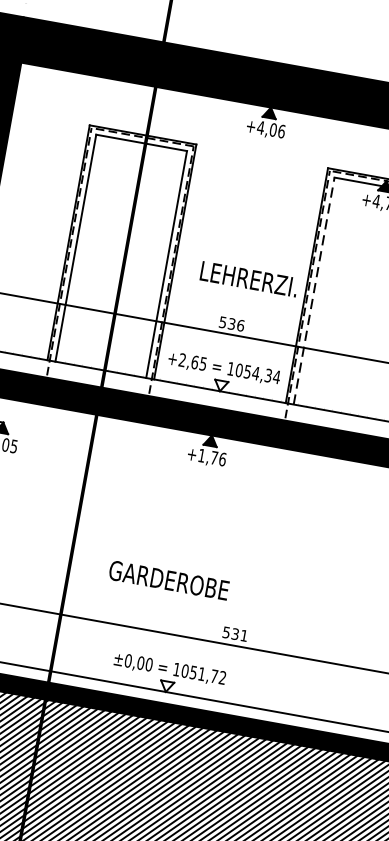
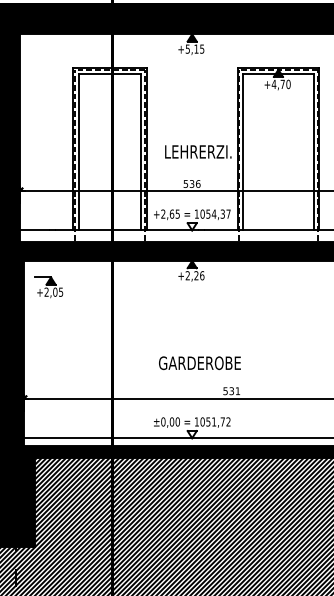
text: (270, 128) -> (194, 48), +4,06 -> +5,15
line: (314, 290) -> (243, 151), dashed -> solid
text: (276, 376) -> (228, 213), 1054,34 -> 1054,37
text: (207, 456) -> (191, 275), +1,76 -> +2,26
text: (168, 580) -> (199, 363), moved

